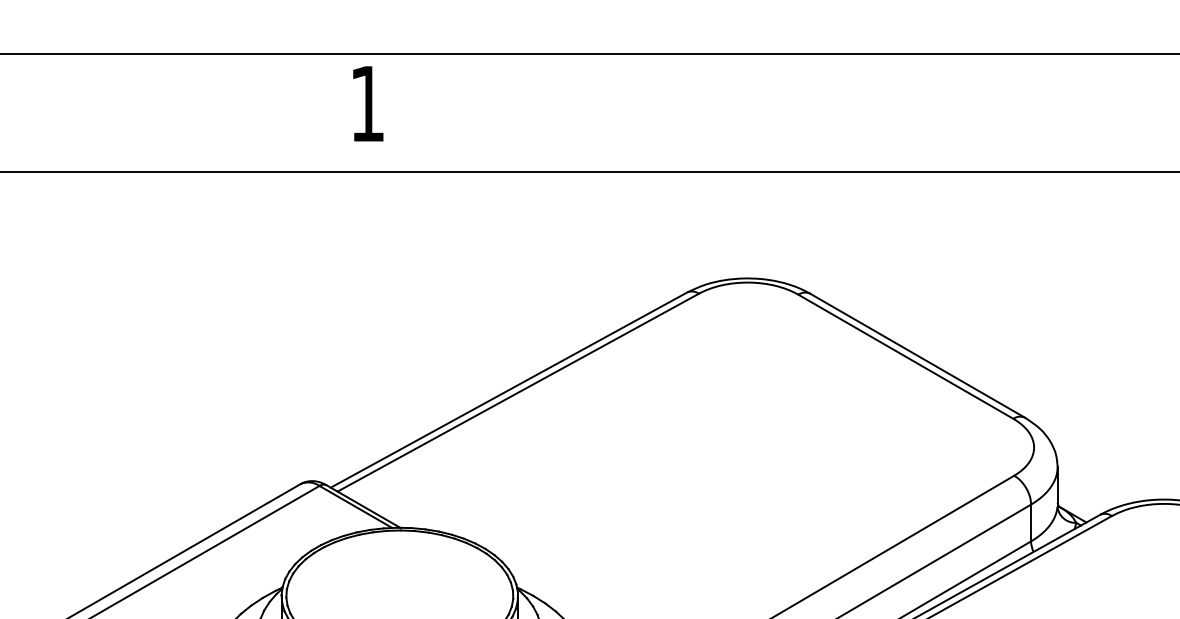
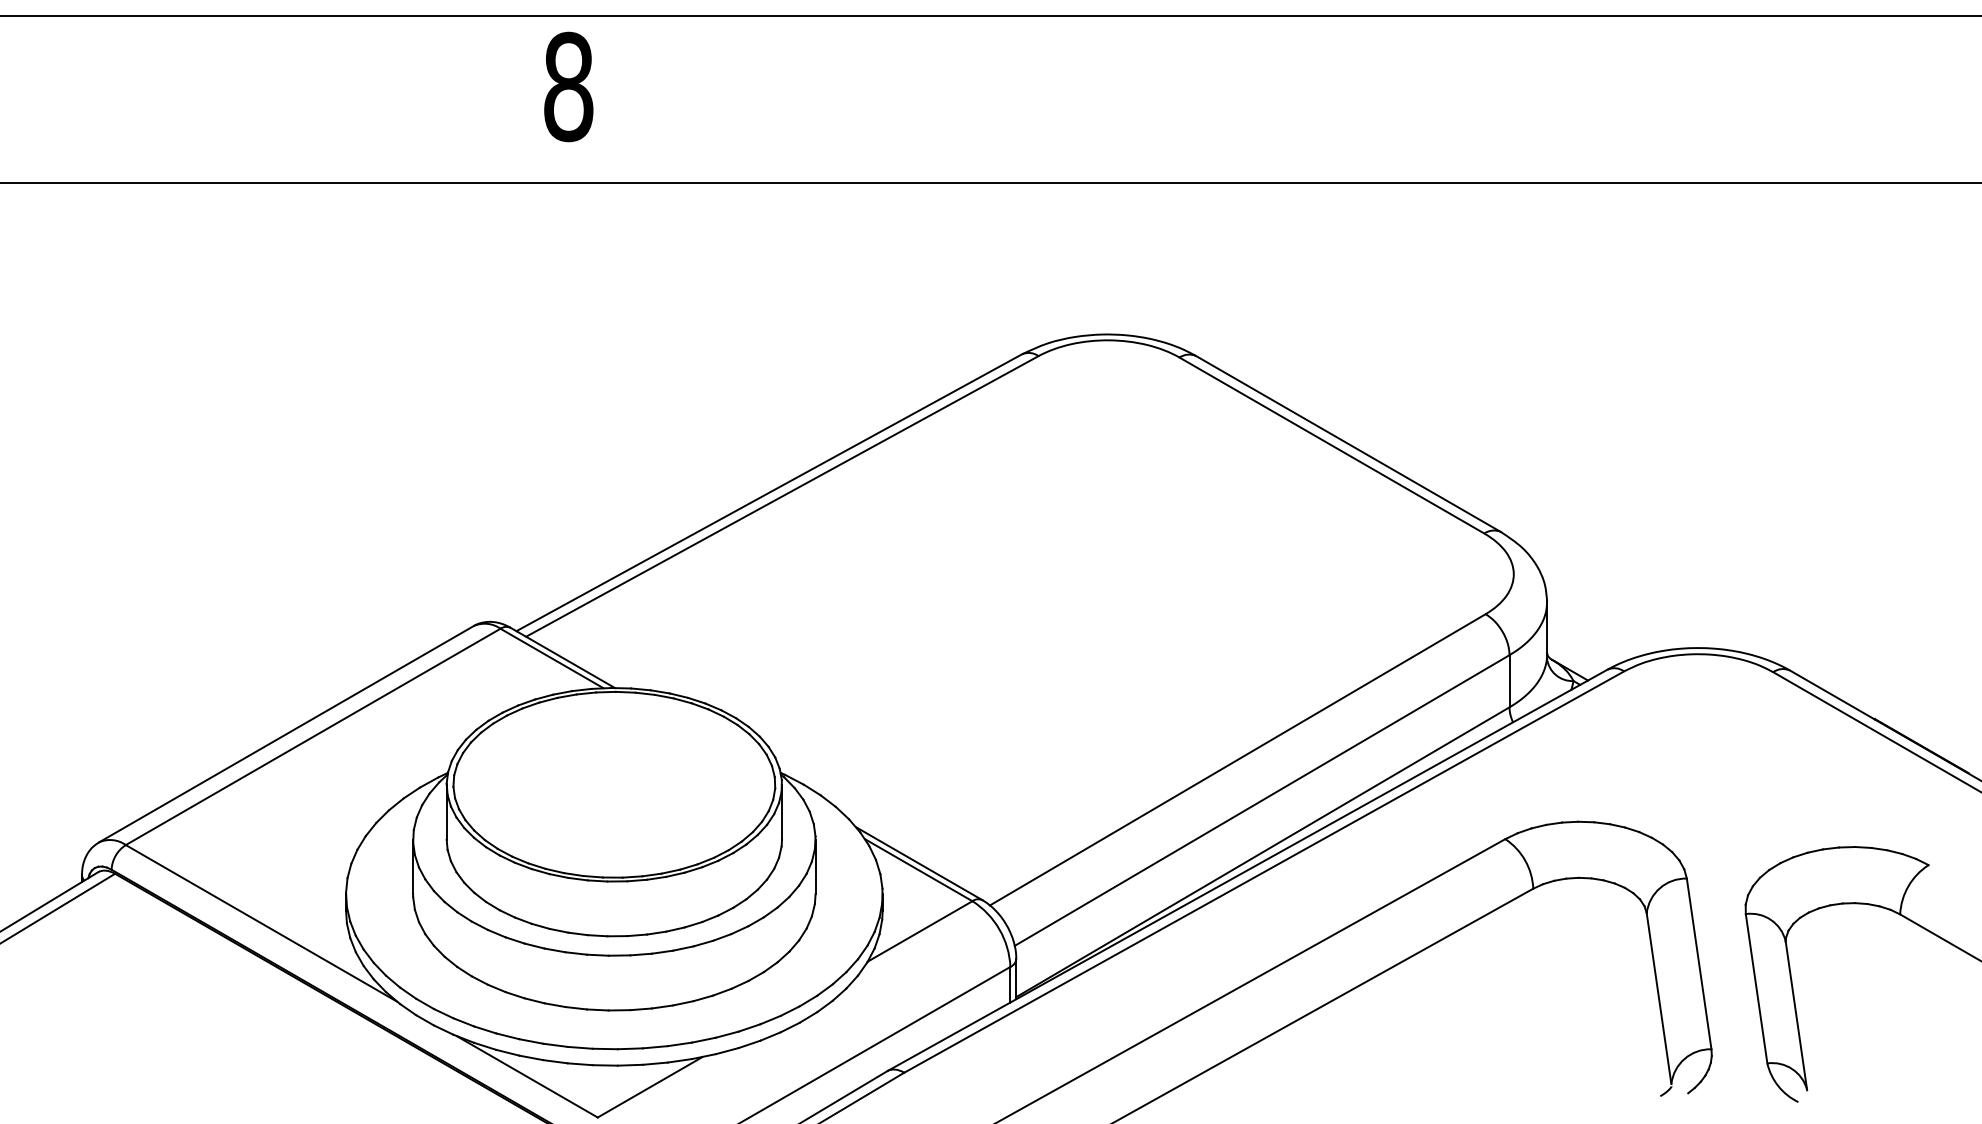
text: (367, 103) -> (568, 86), 1 -> 8

